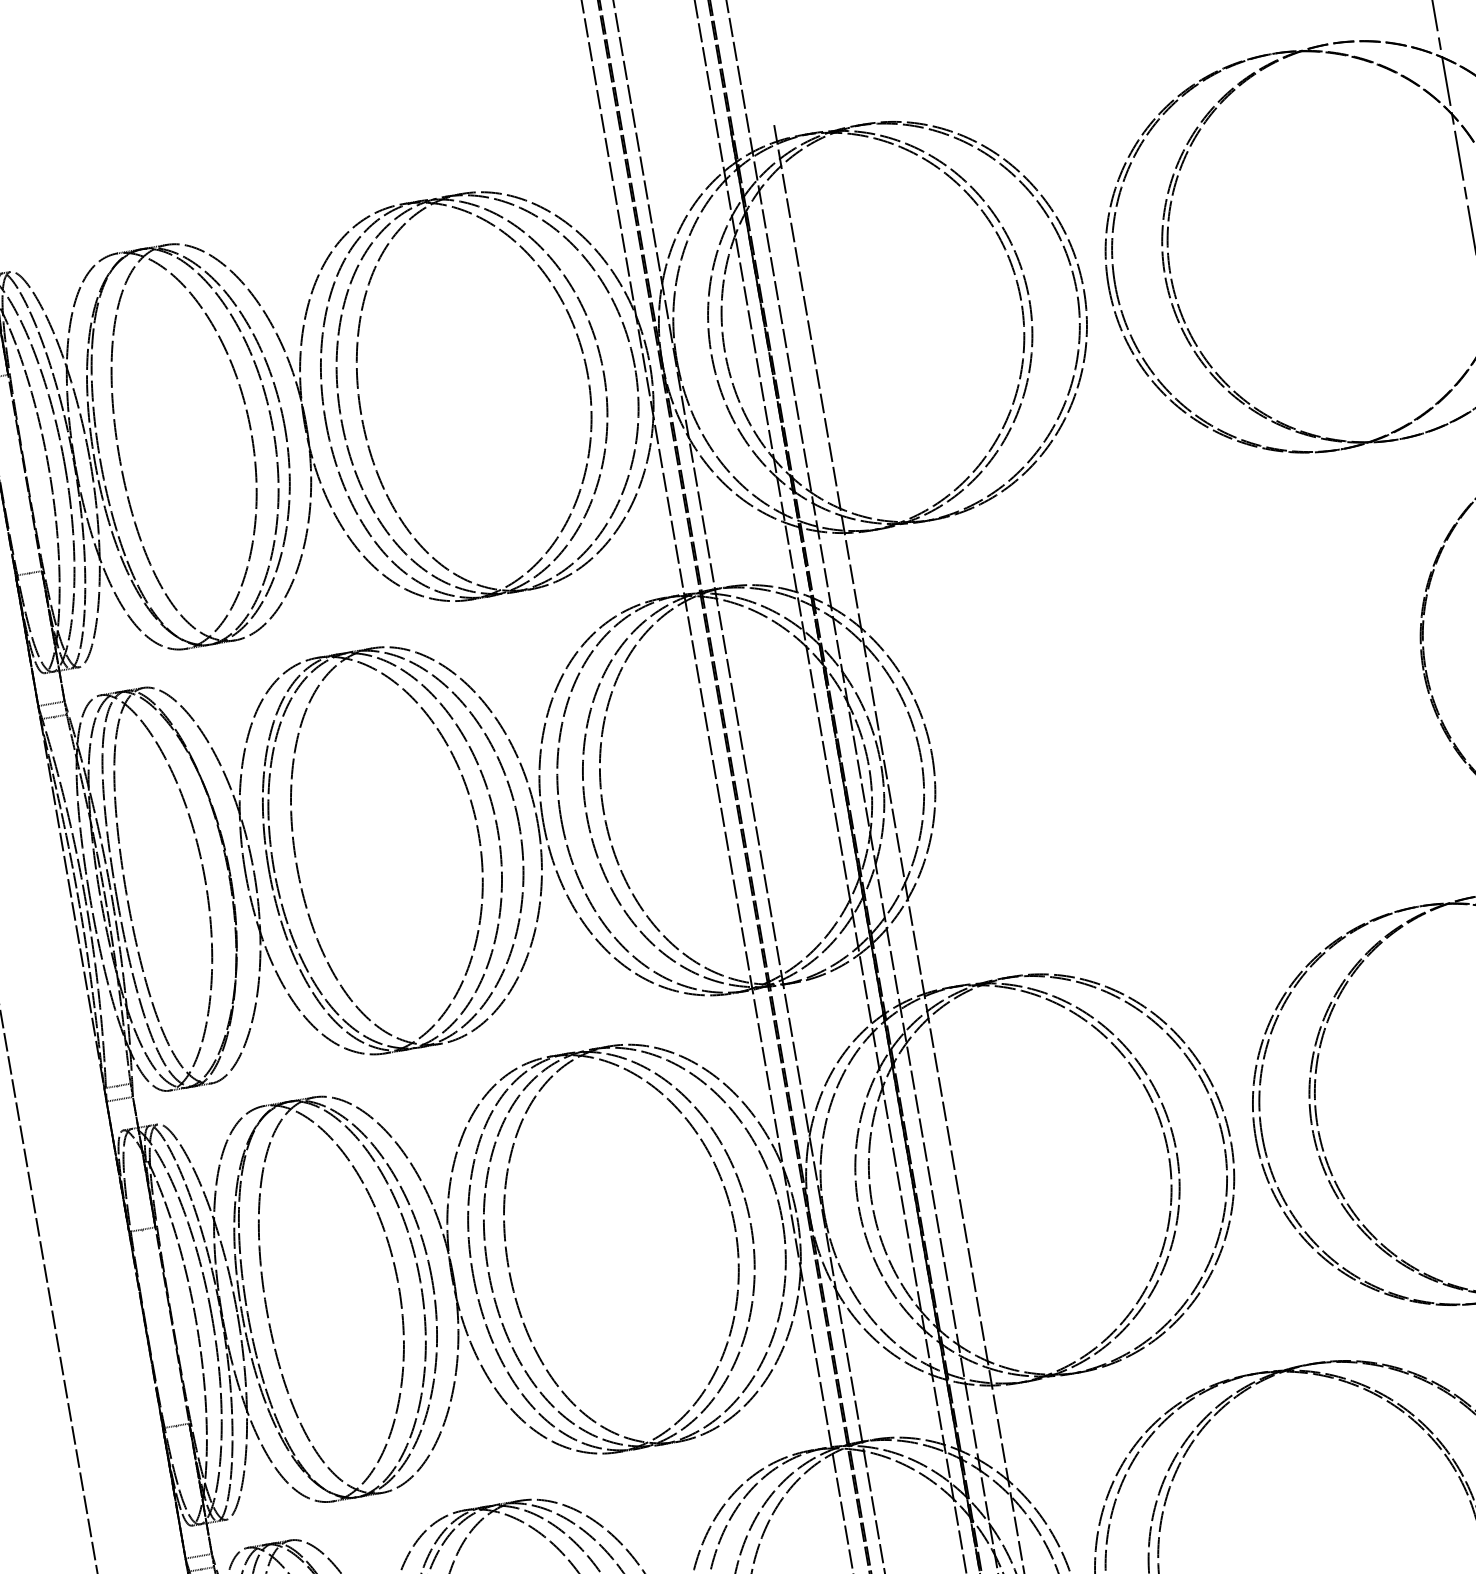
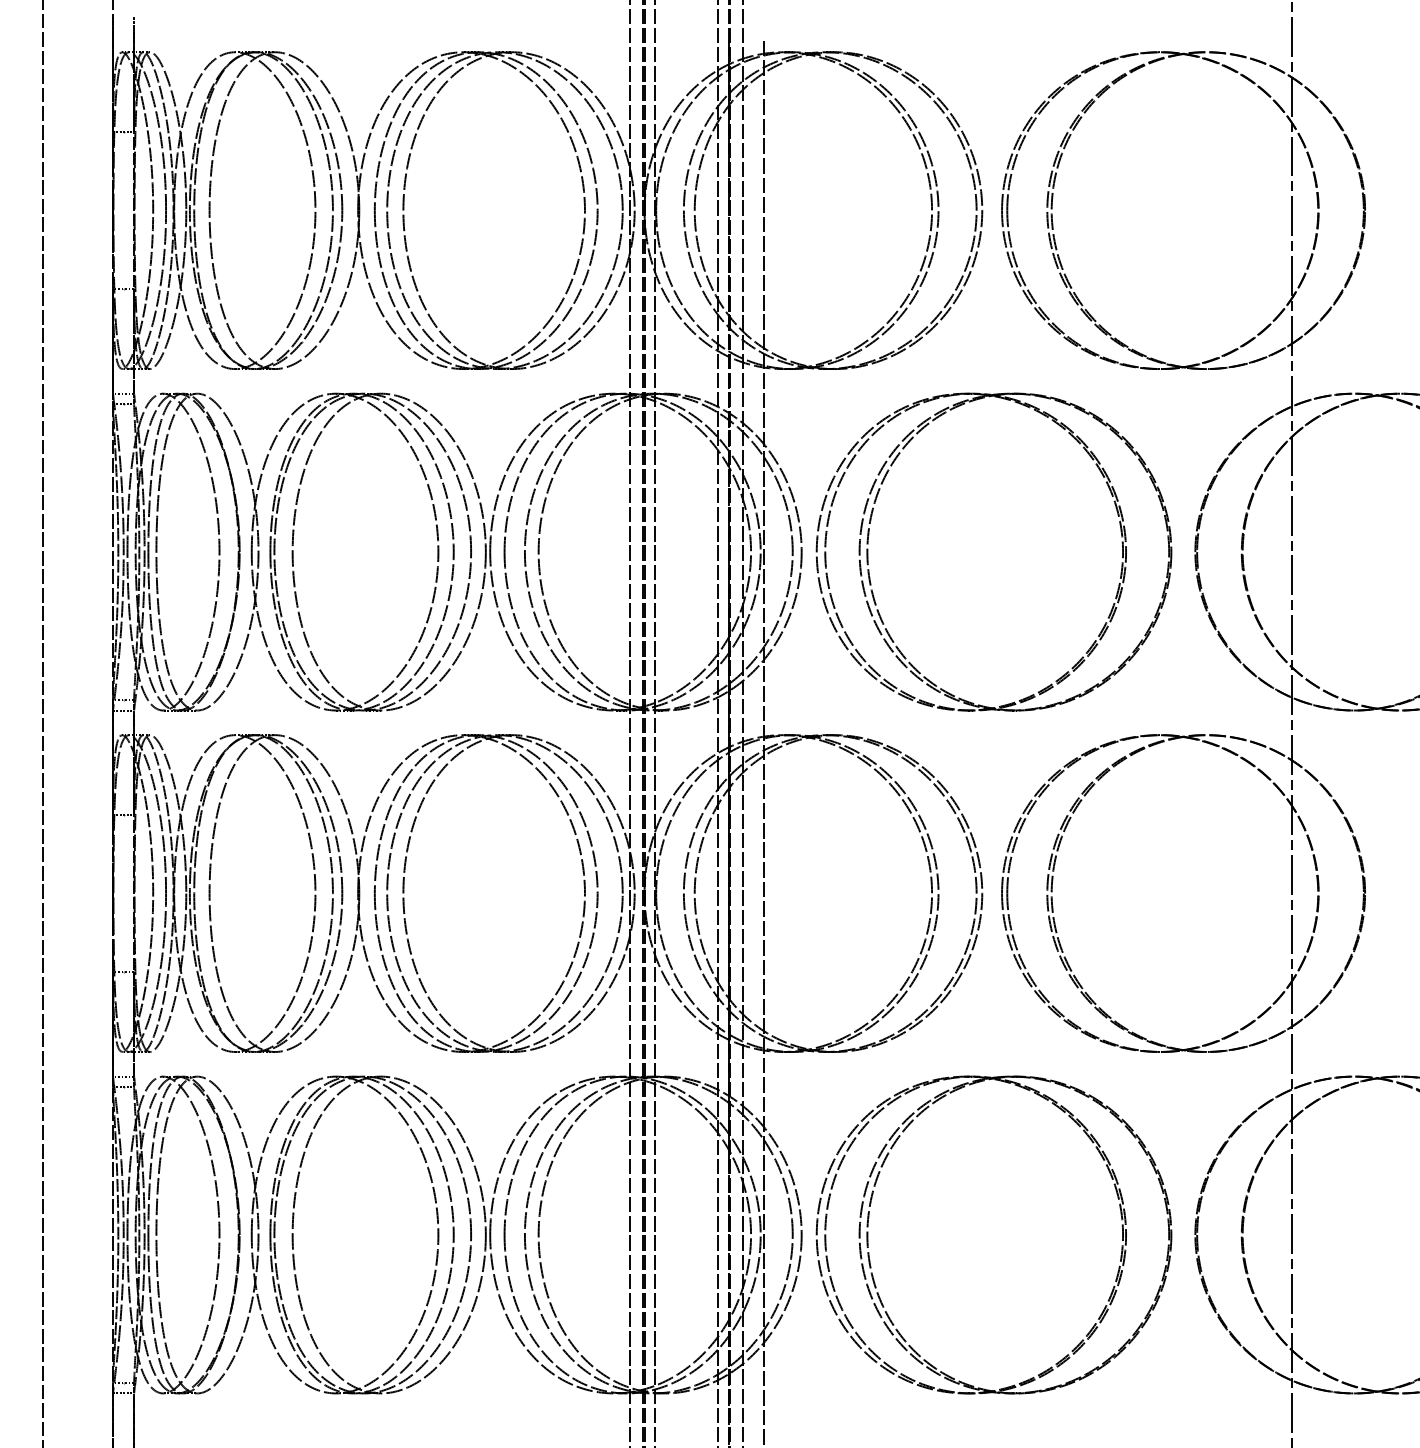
part: (1015, 740) -> (868, 551), added

